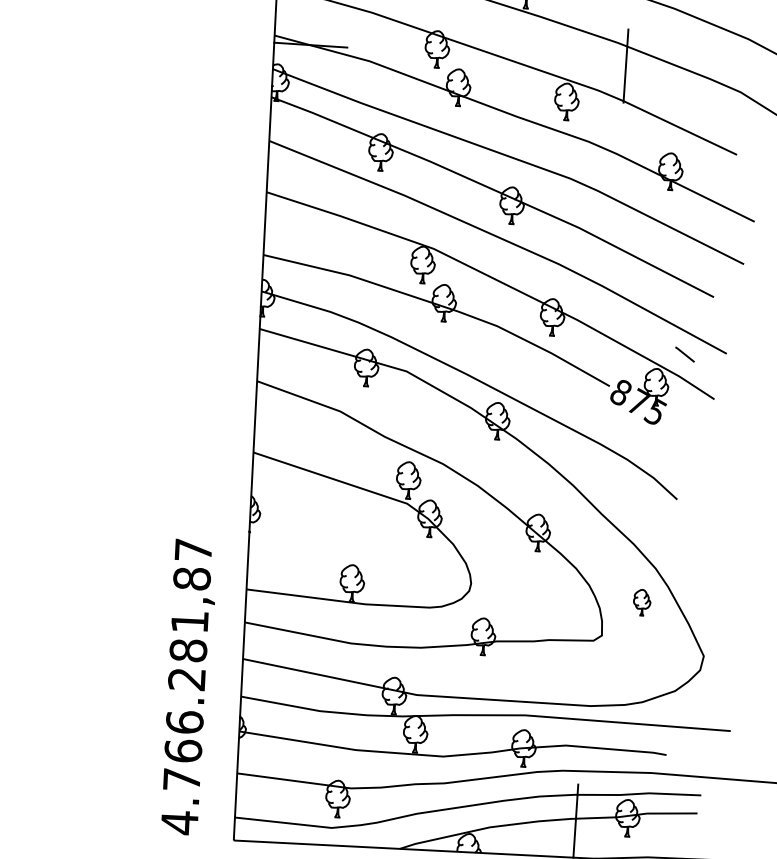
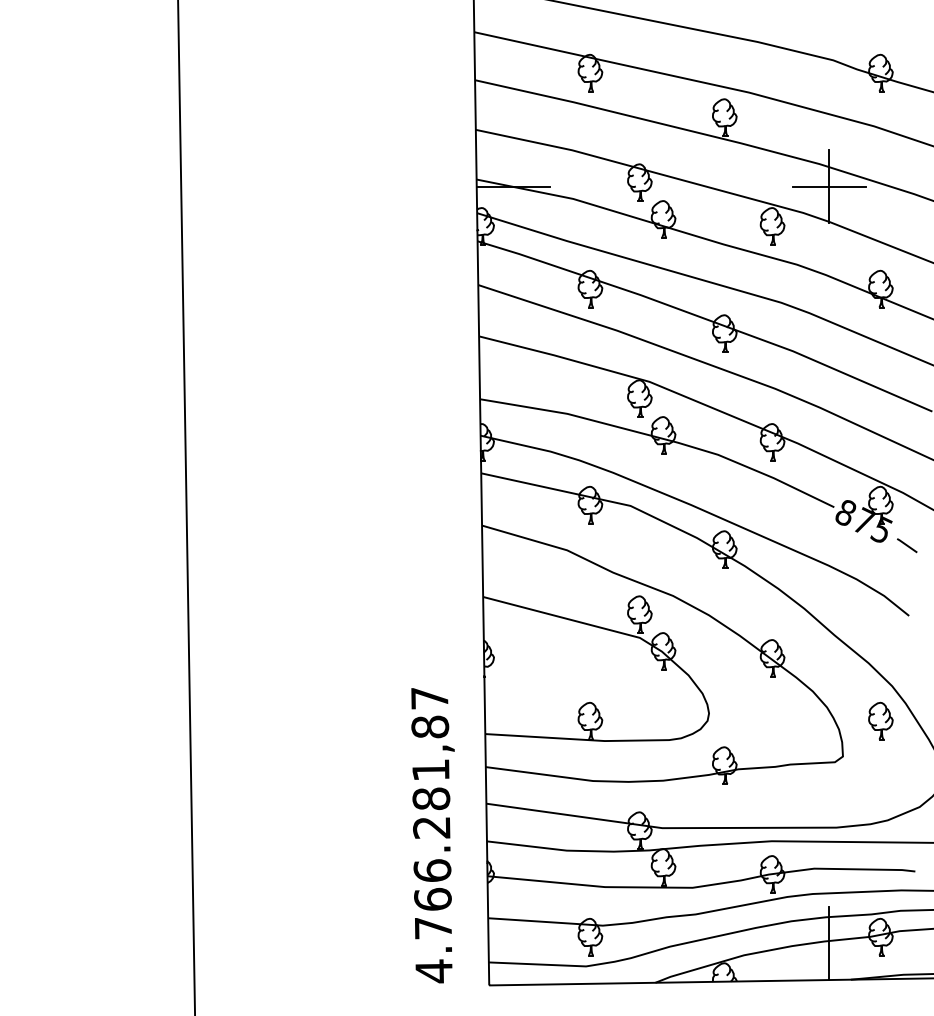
line: (625, 65) -> (828, 186), added
line: (685, 354) -> (907, 545), moved
part: (641, 602) -> (880, 720), size x1.43

